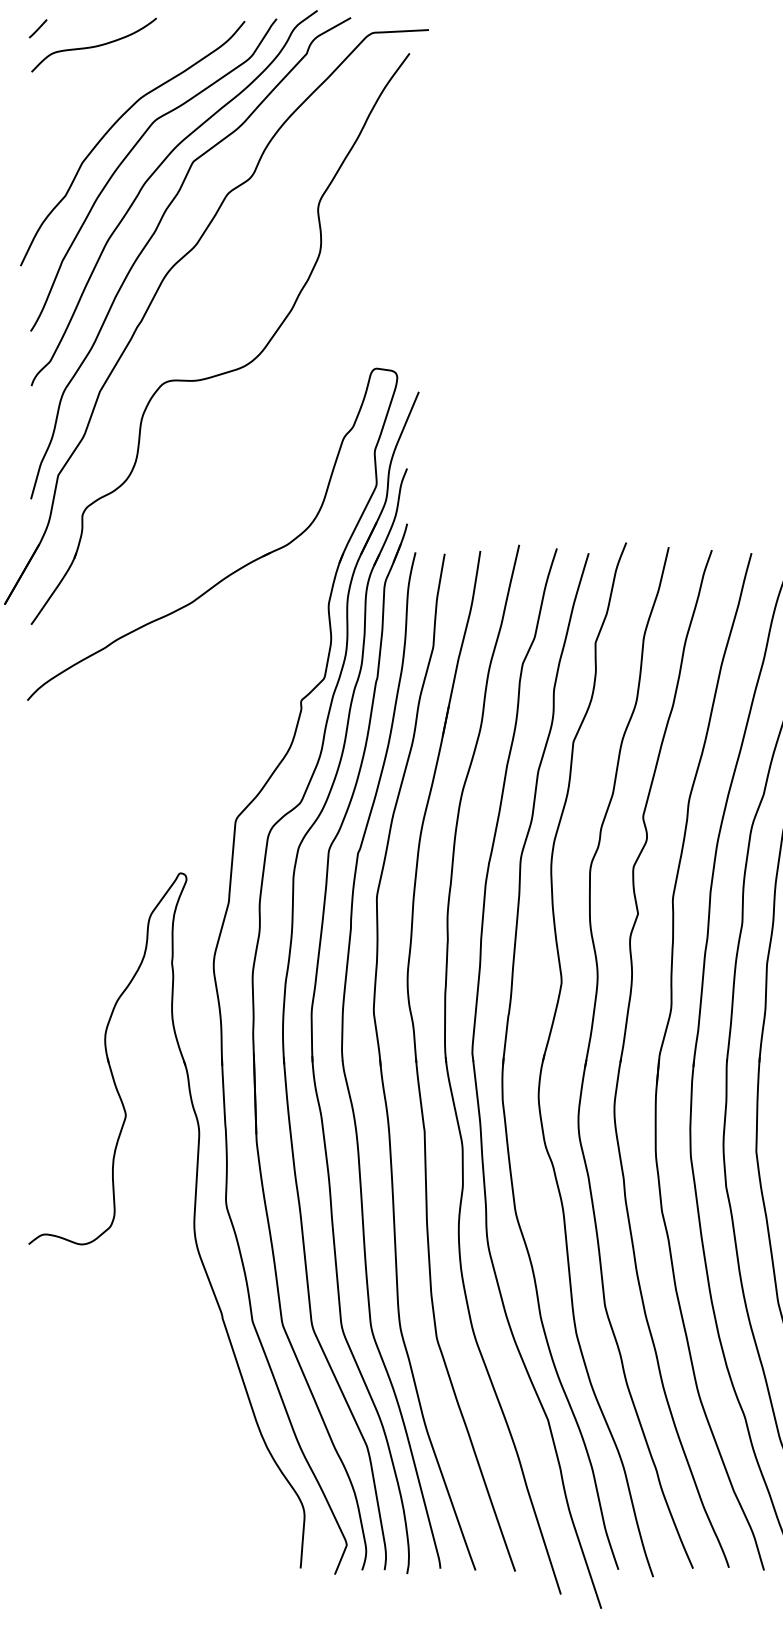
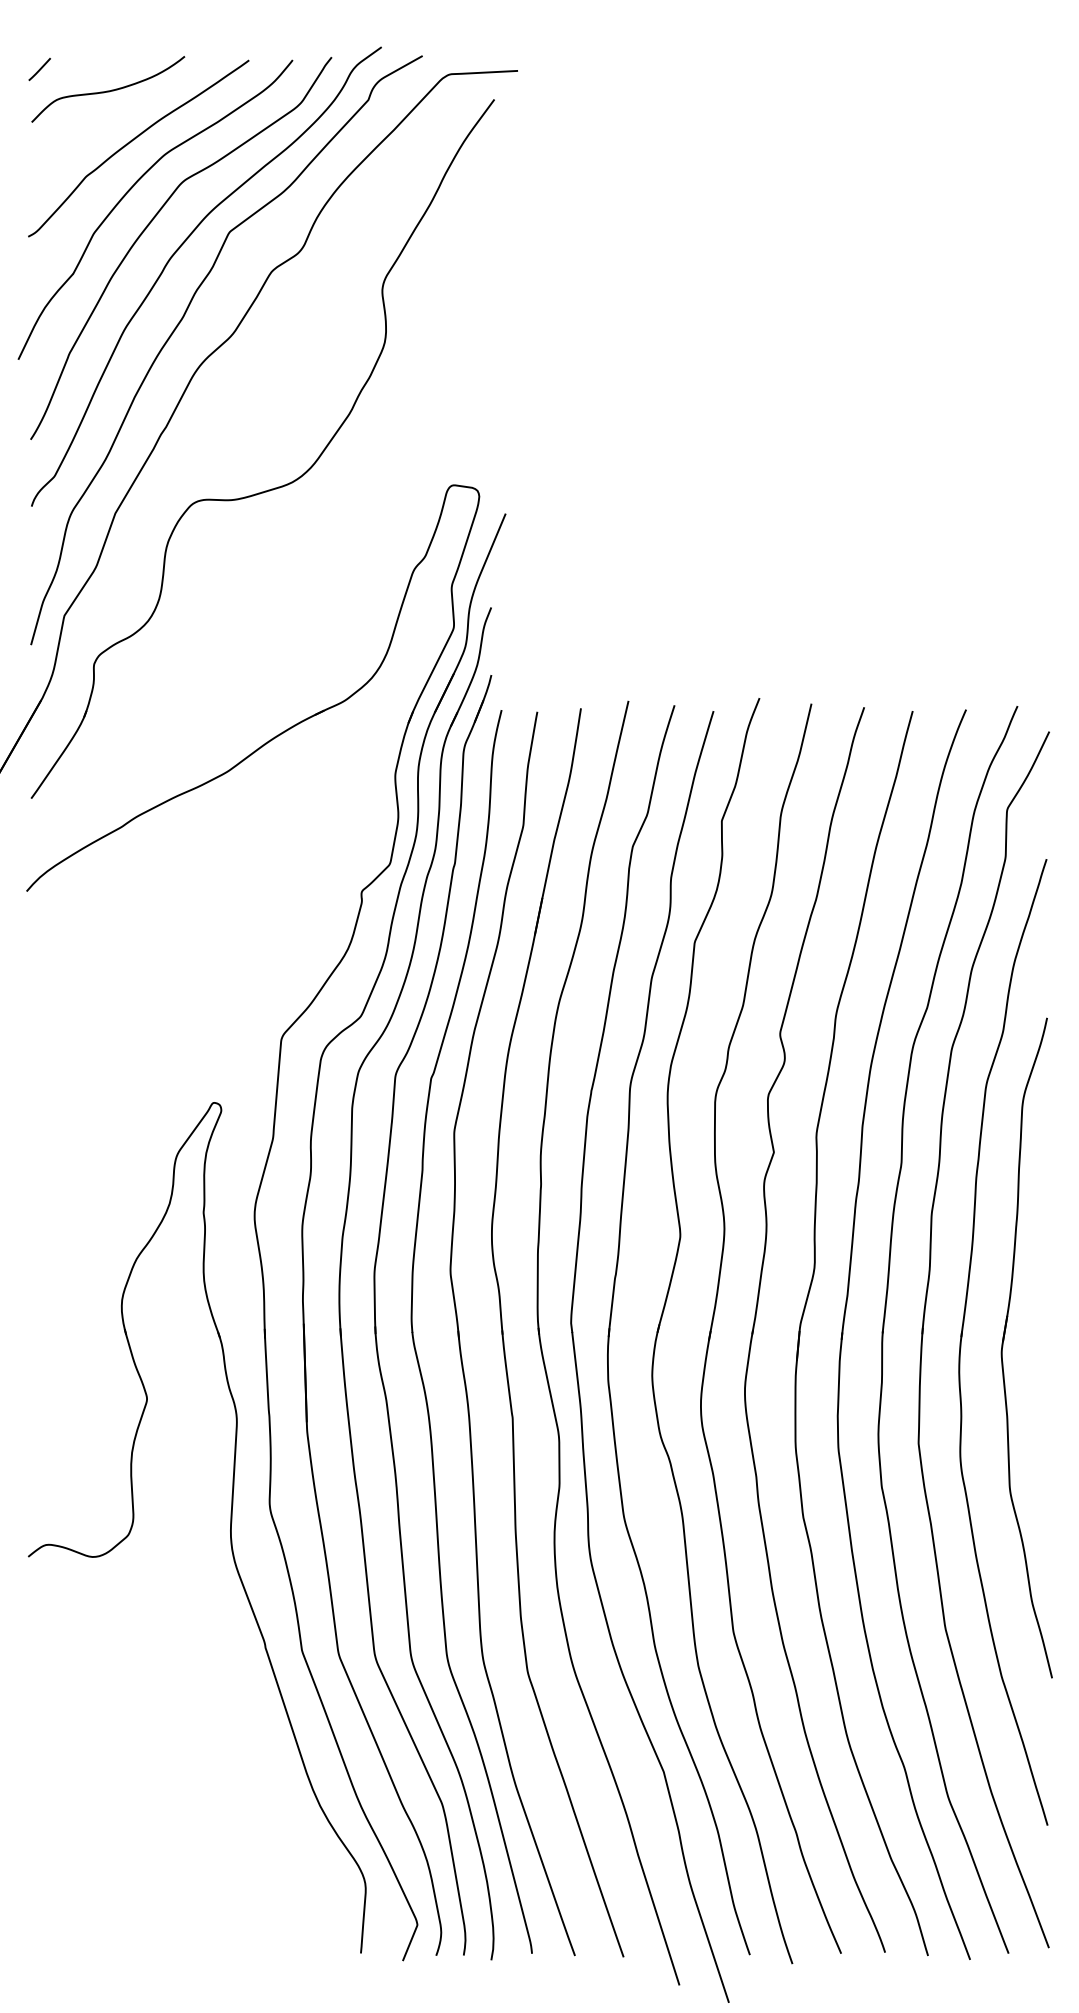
curve: (113, 87) -> (132, 141), added

